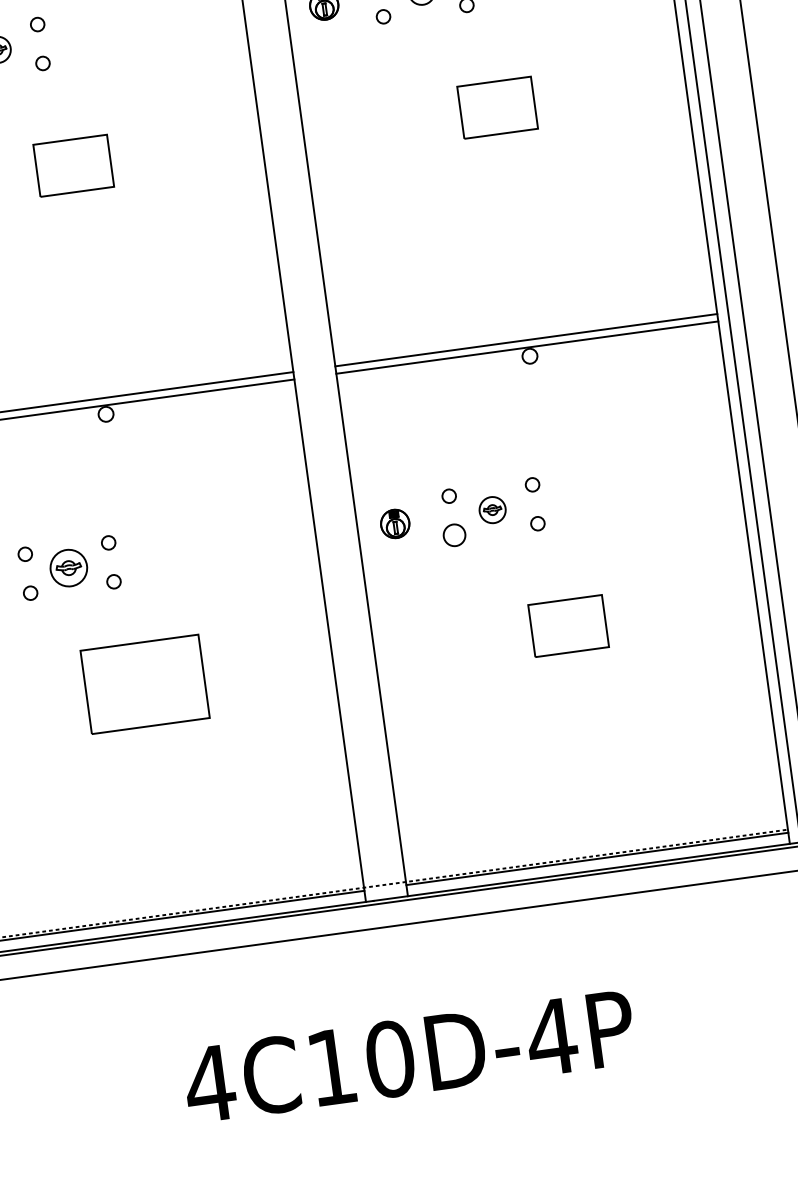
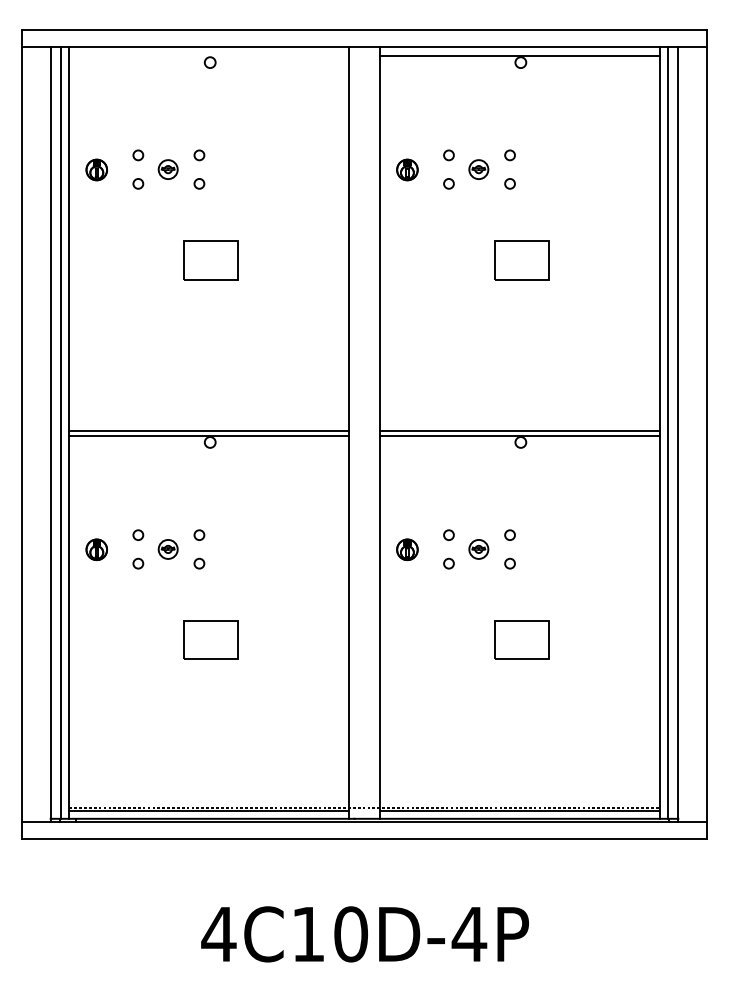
circle: (453, 534) -> (448, 563), size x0.62
part: (67, 568) -> (167, 549), size x0.71
part: (143, 683) -> (210, 639), size x0.62

